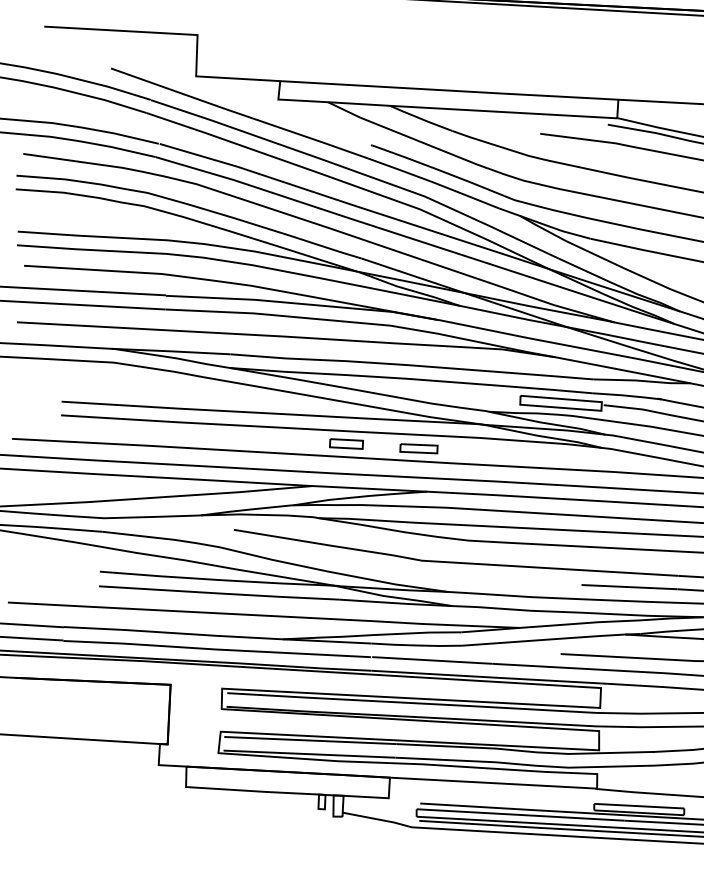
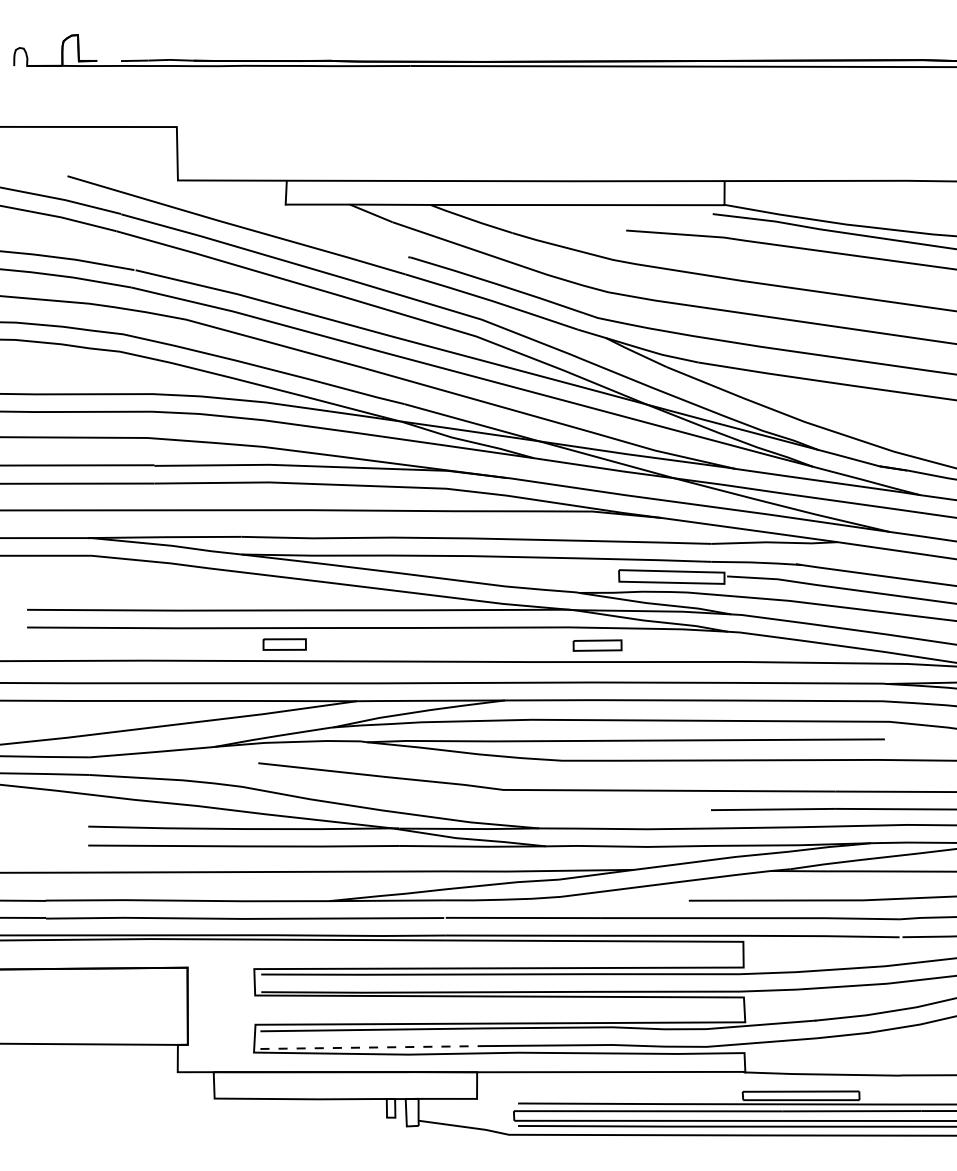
part: (346, 443) -> (284, 644), moved
part: (418, 448) -> (597, 645), moved
line: (310, 754) -> (372, 1047), solid -> dashed

